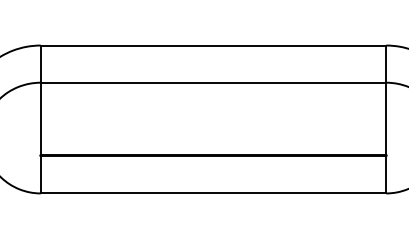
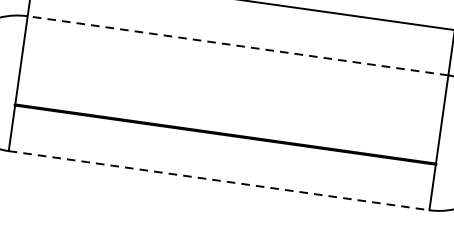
line: (213, 82) -> (238, 45), solid -> dashed
line: (213, 193) -> (219, 180), solid -> dashed

